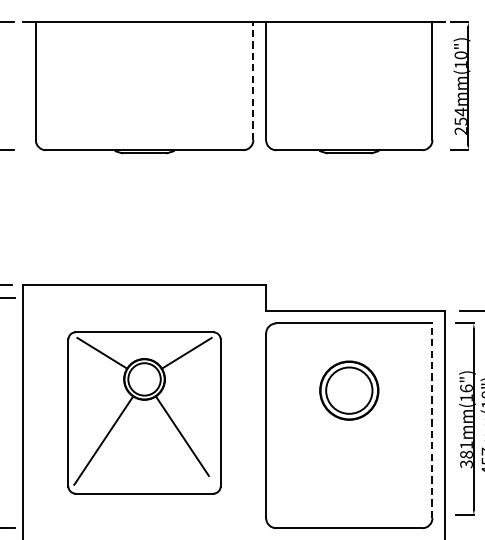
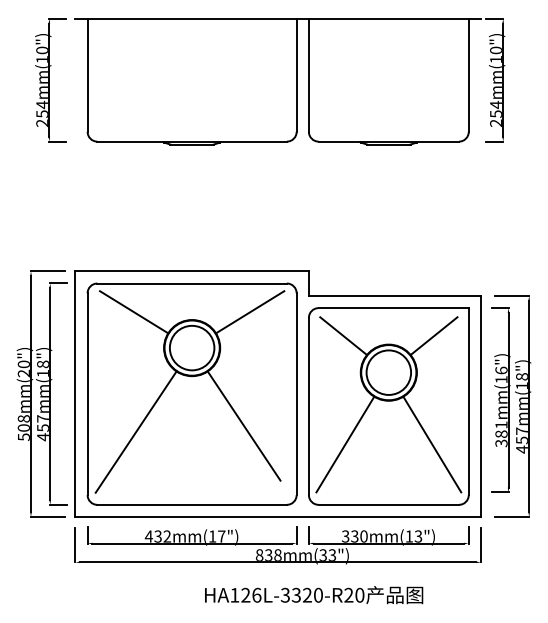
line: (253, 81) -> (296, 75), dashed -> solid
line: (302, 353) -> (343, 336), added
line: (395, 353) -> (433, 336), added
part: (143, 412) -> (191, 393), size x1.43
line: (432, 420) -> (468, 401), dashed -> solid
line: (304, 465) -> (345, 444), added
line: (394, 465) -> (432, 444), added

